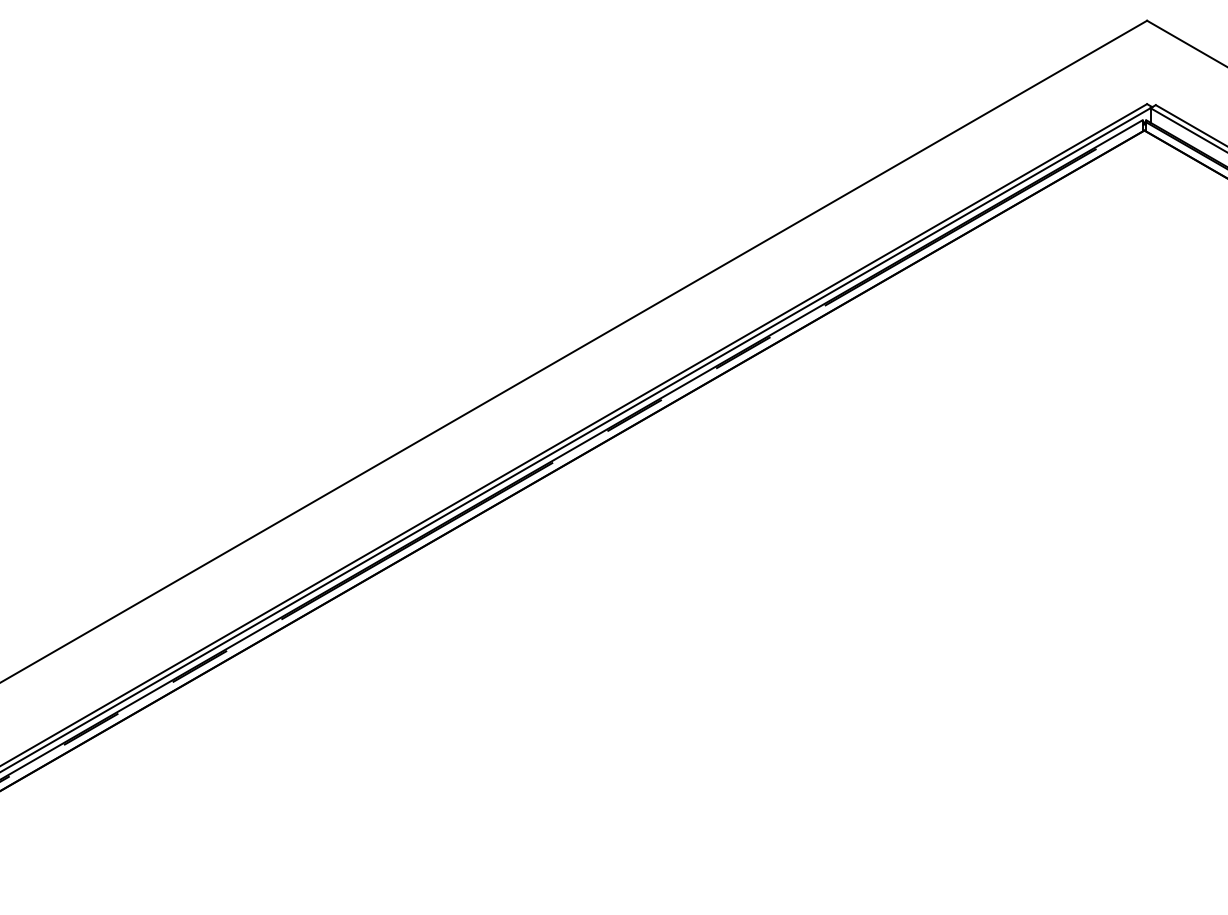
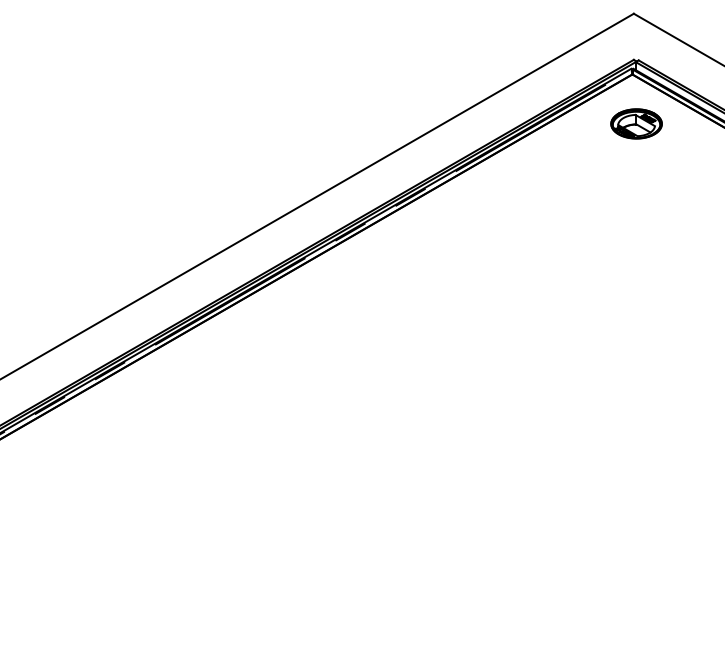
part: (1151, 219) -> (636, 123), added

